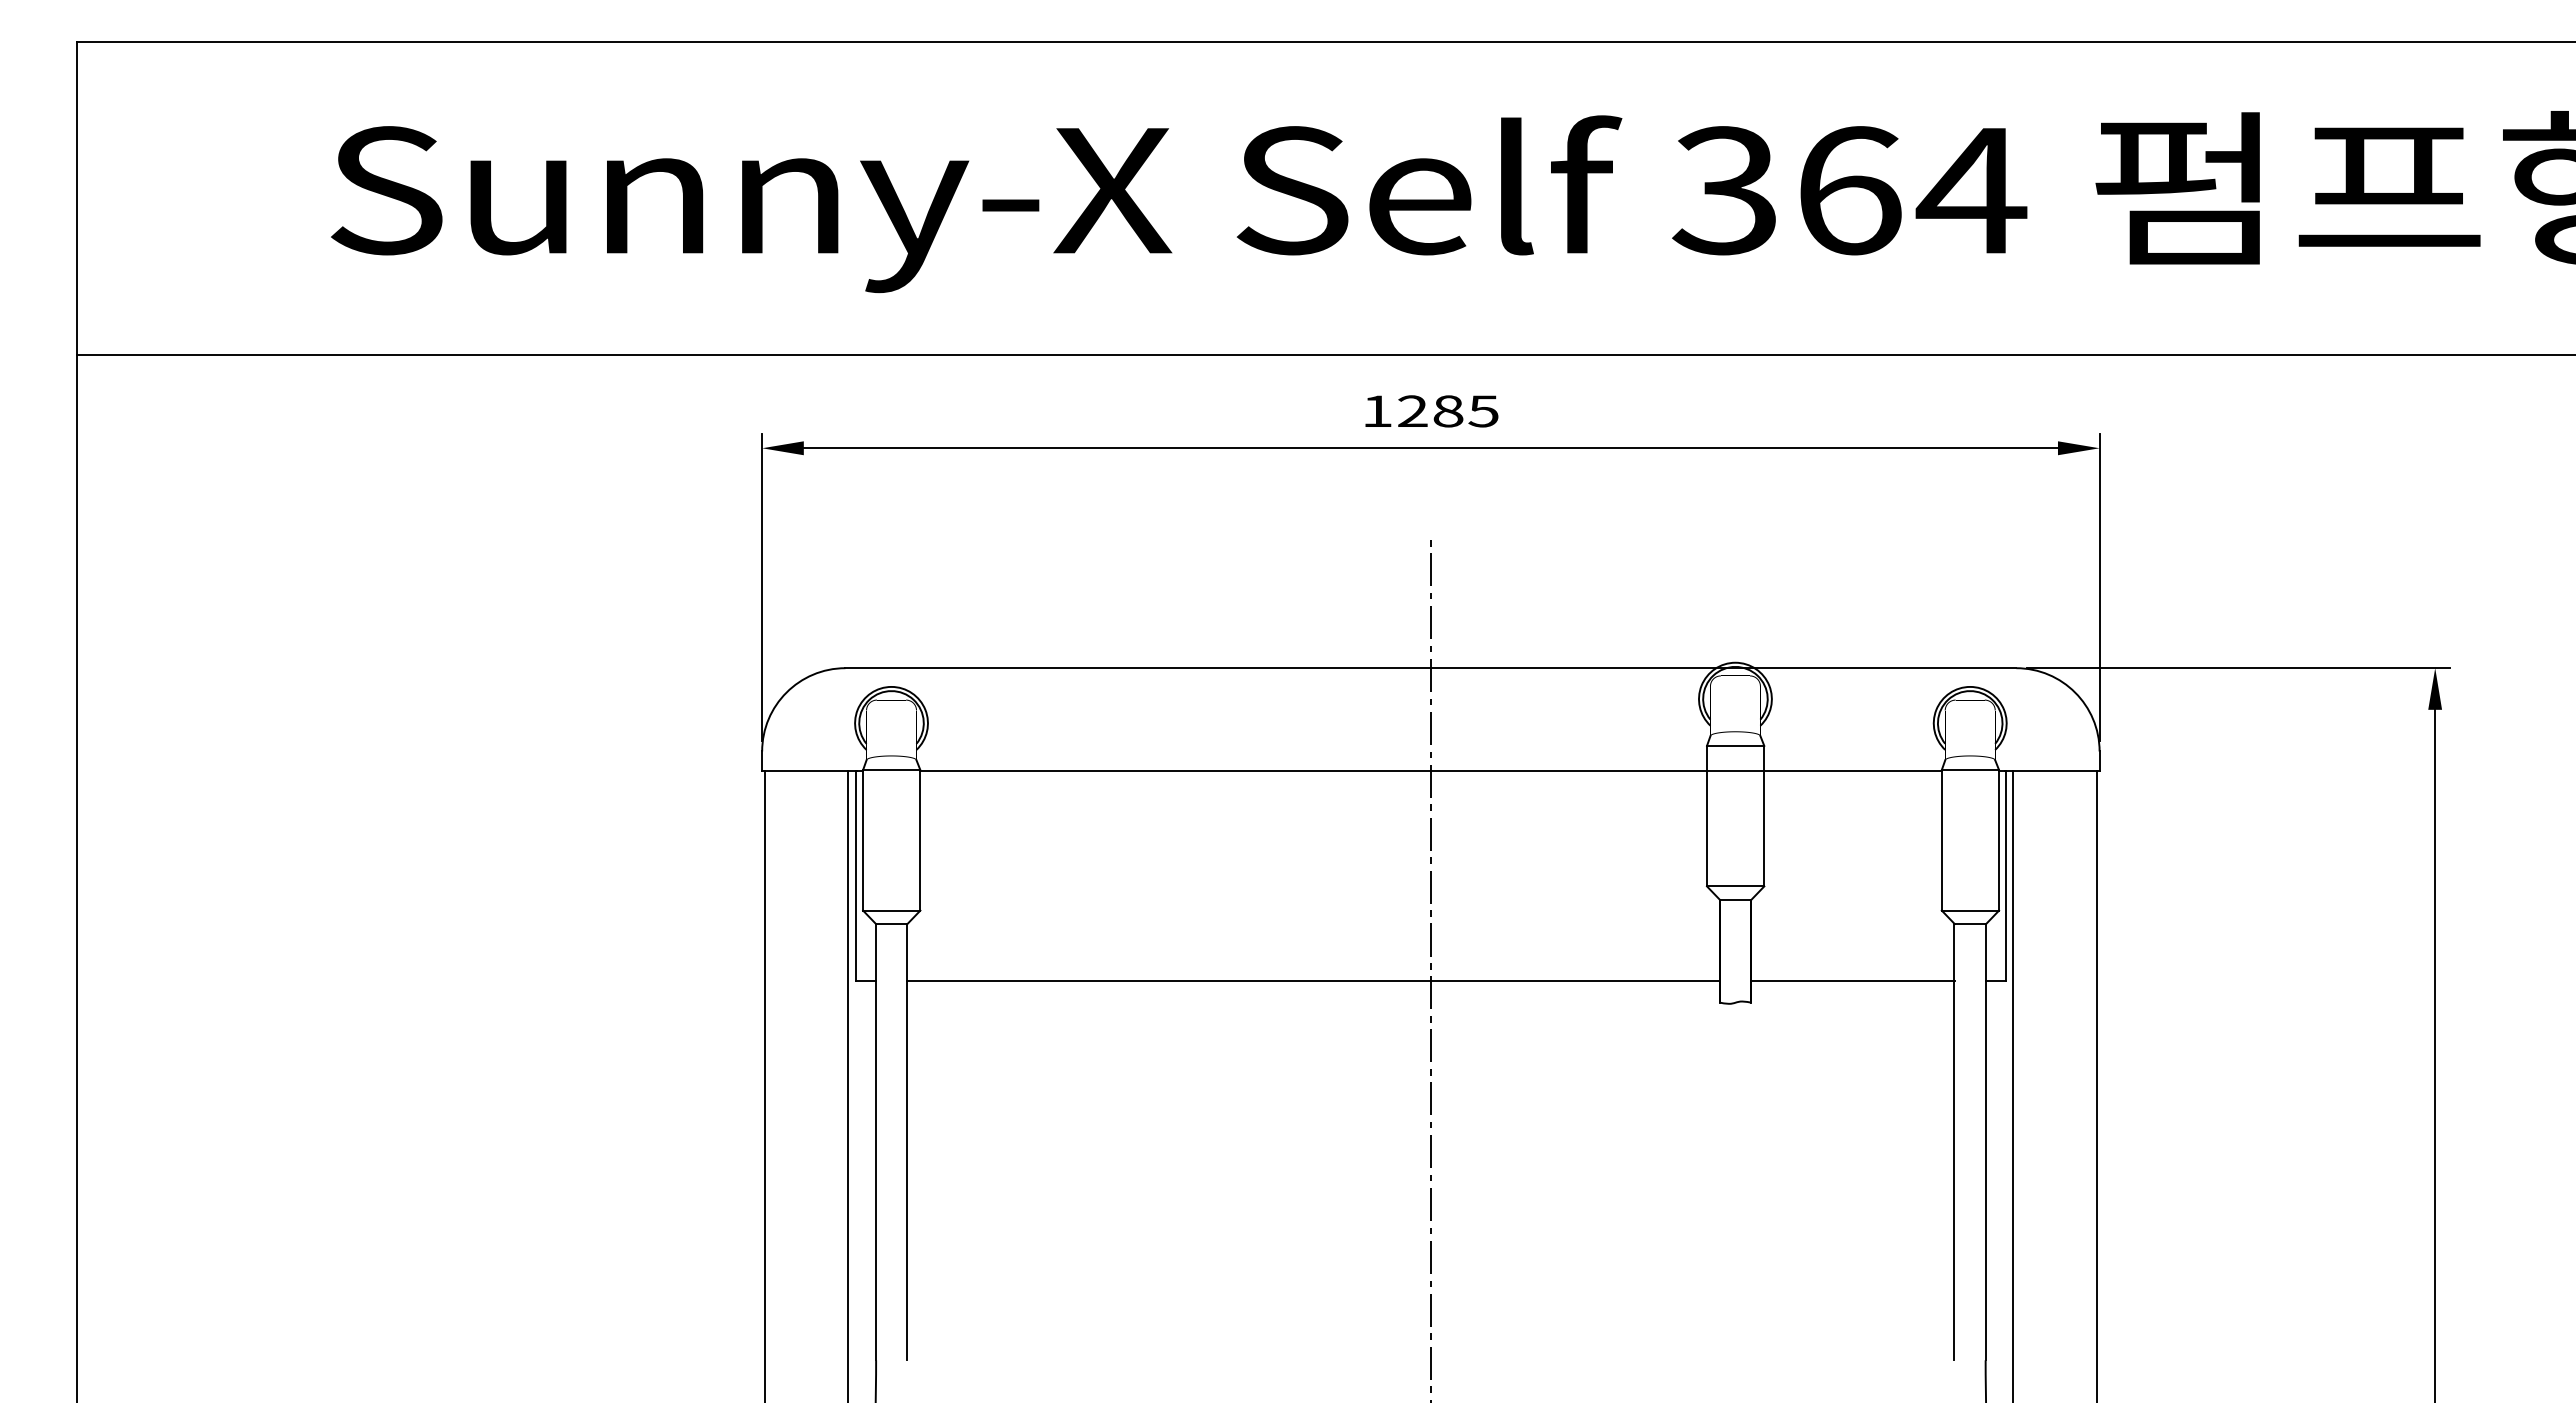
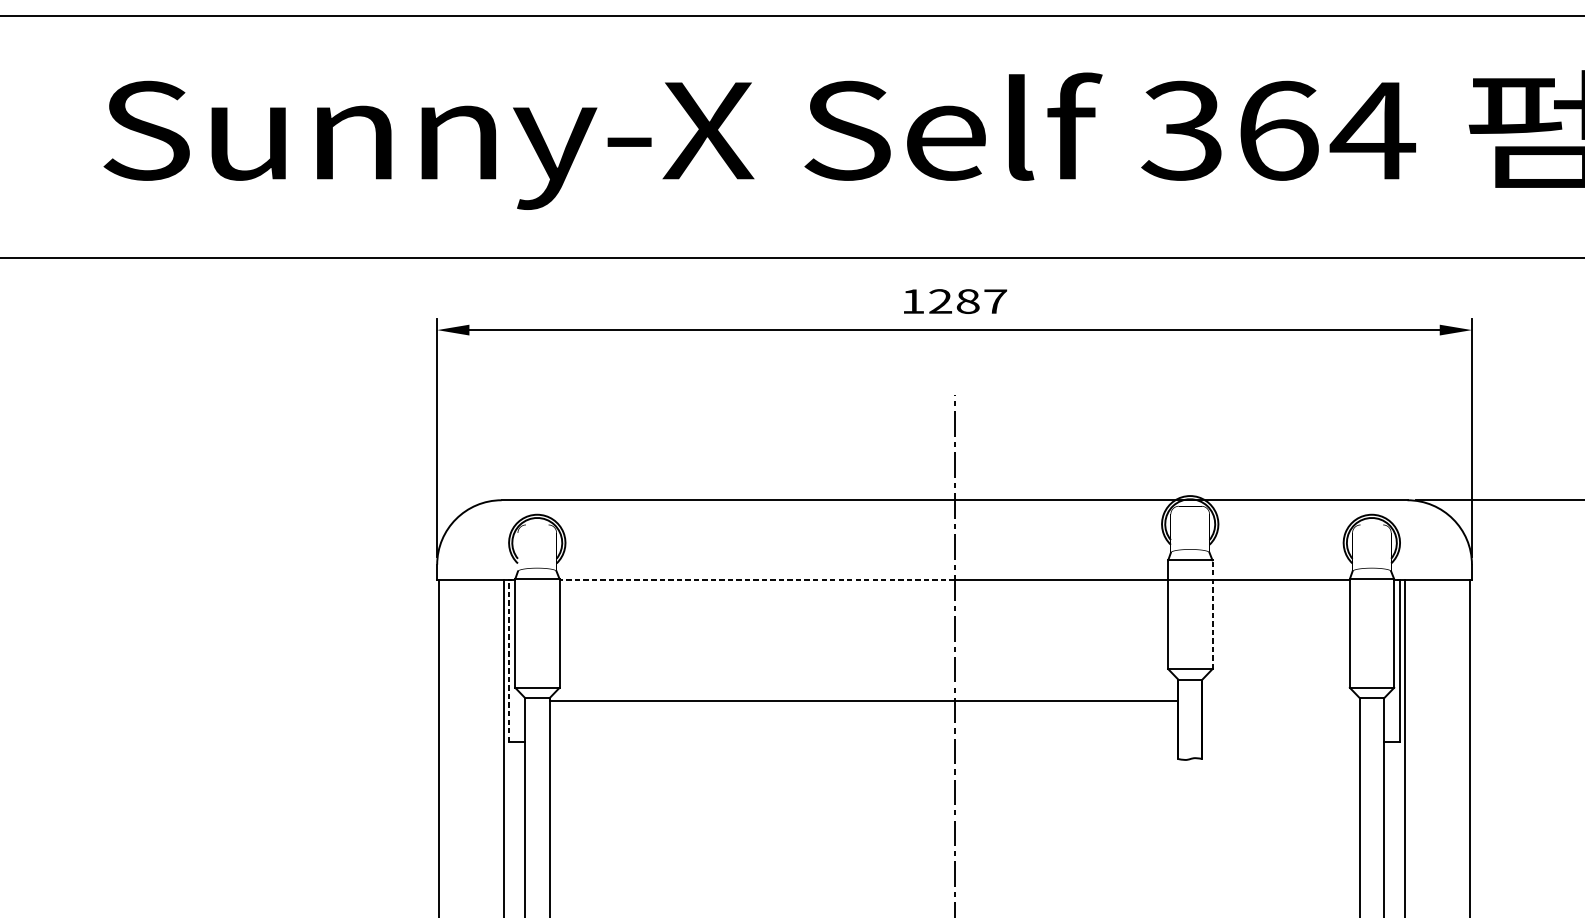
text: (1483, 411) -> (995, 301), 1285 -> 1287
line: (1175, 771) -> (756, 580), solid -> dashed
line: (1764, 815) -> (1212, 614), solid -> dashed
line: (855, 875) -> (509, 660), solid -> dashed
line: (1313, 980) -> (863, 700), moved
line: (1852, 980) -> (1280, 741), removed

